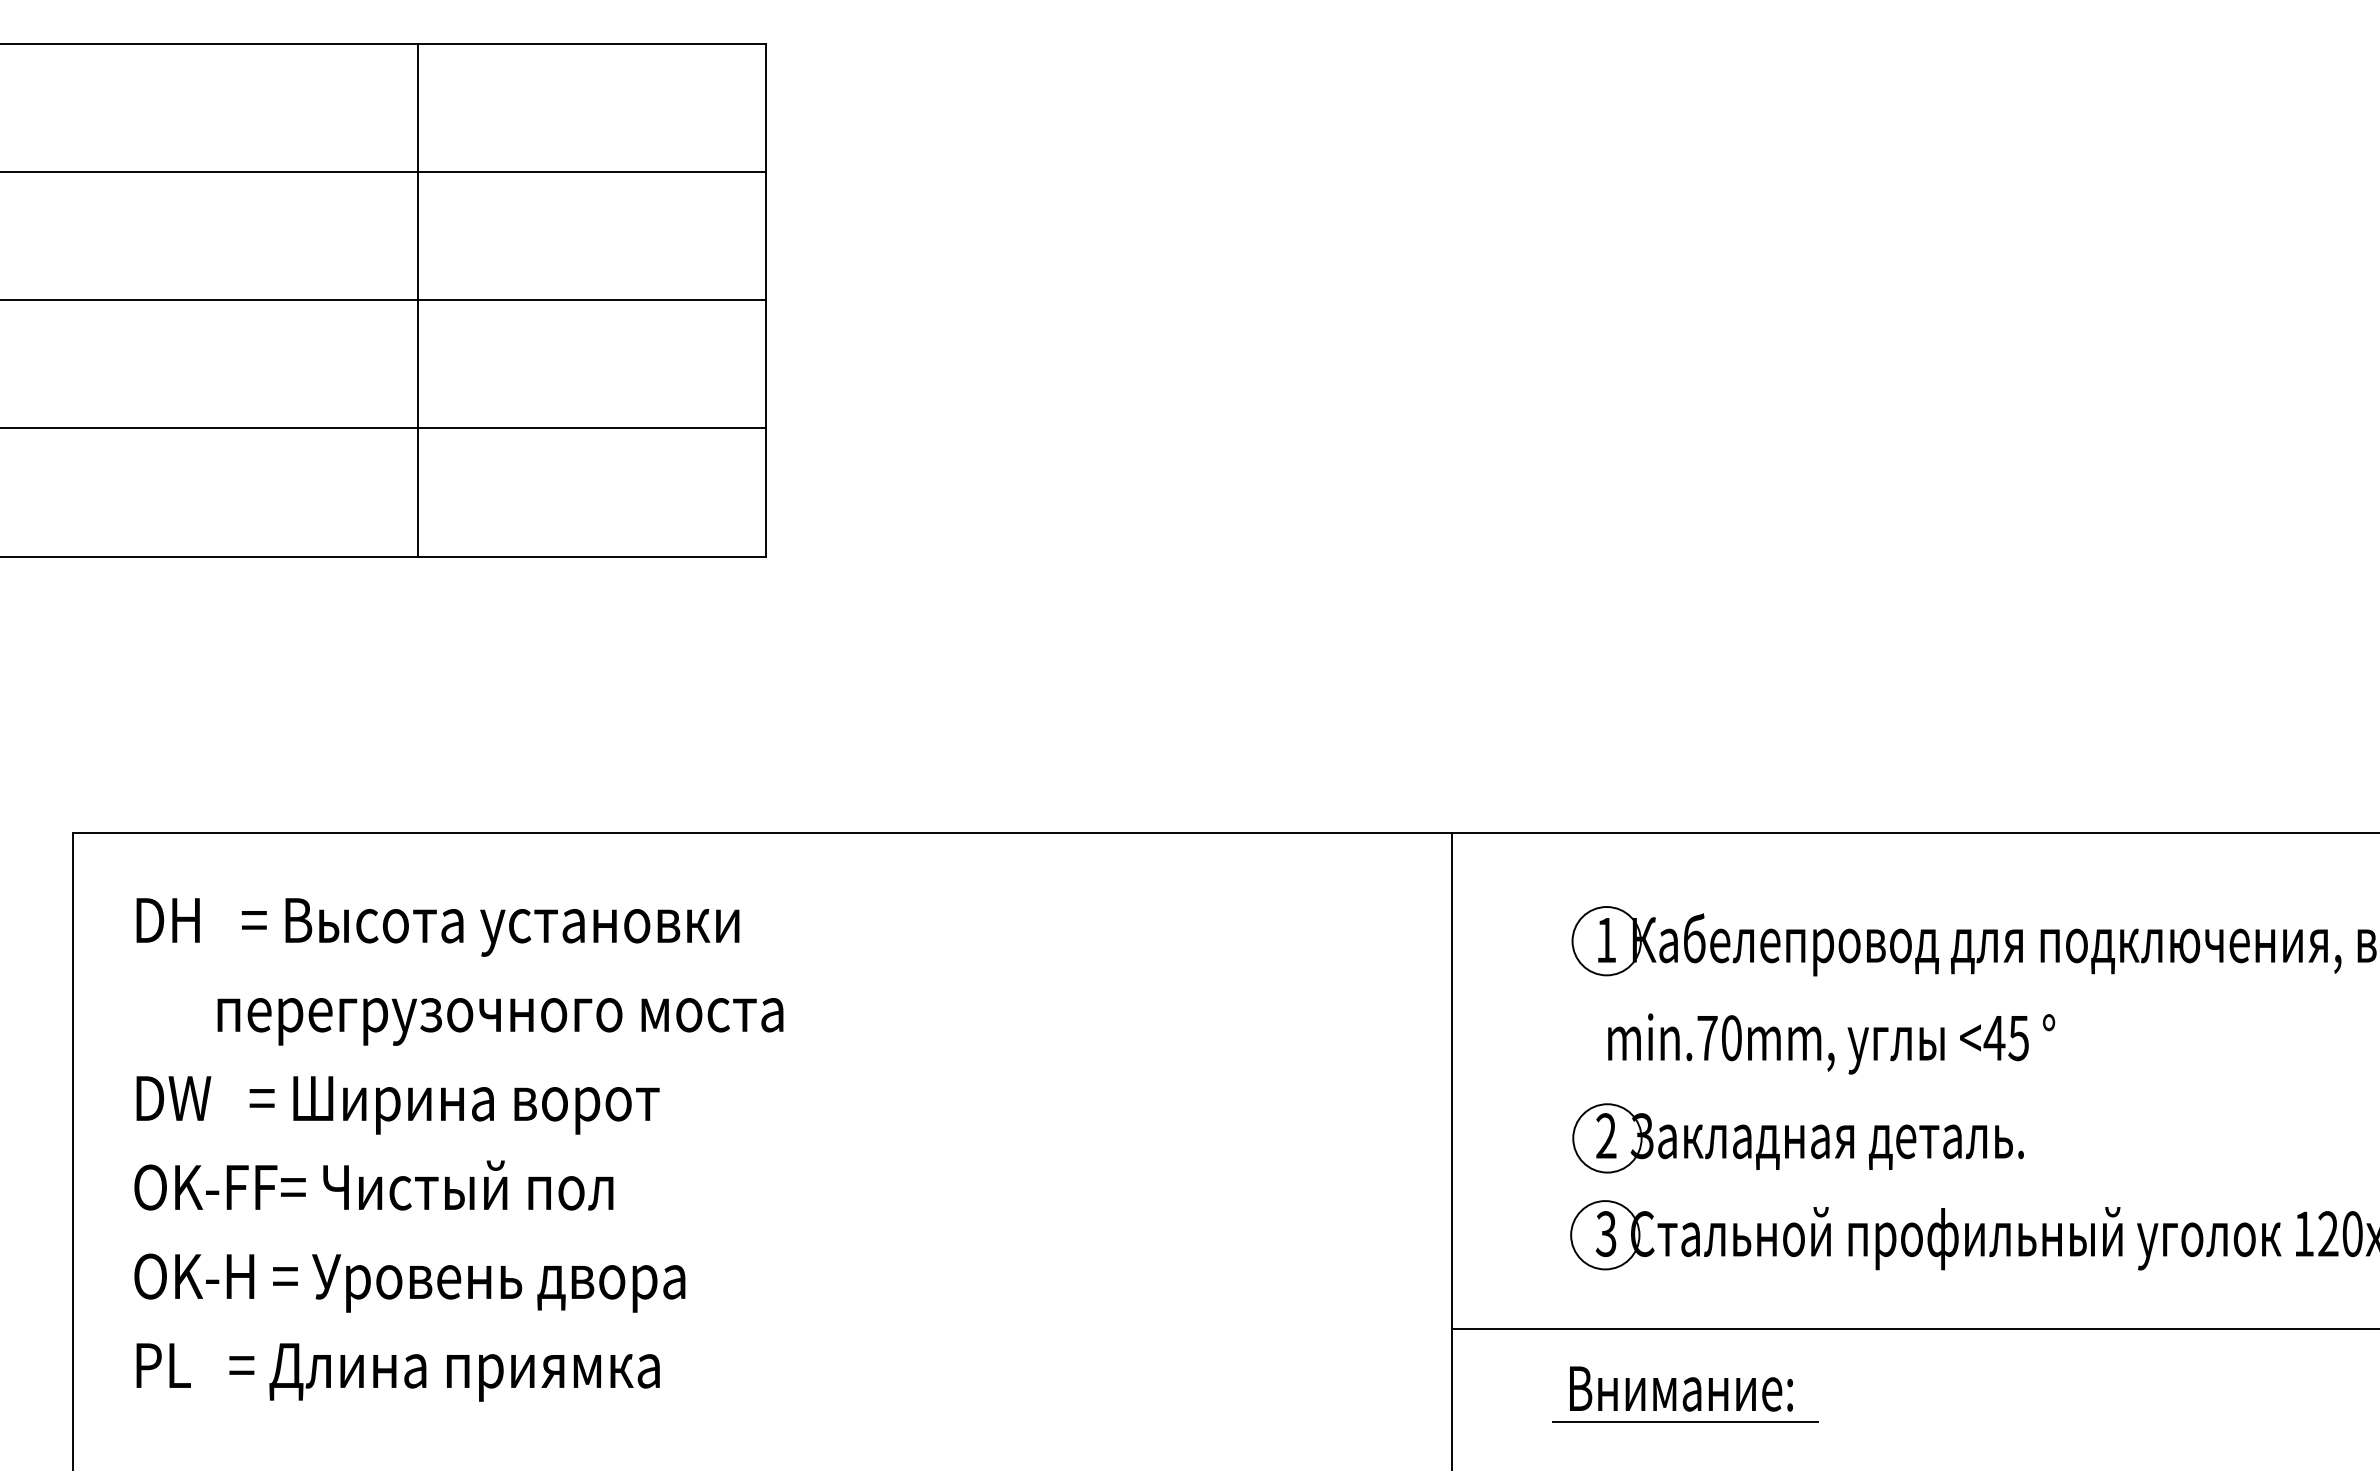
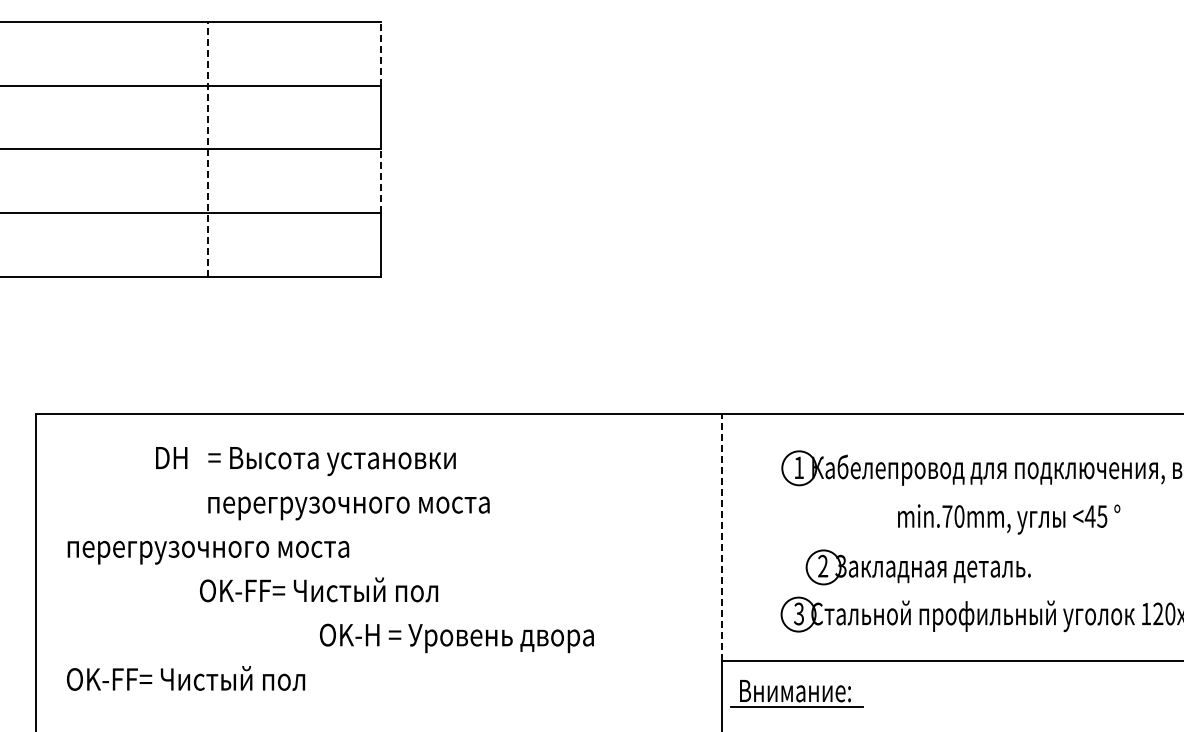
line: (766, 107) -> (381, 53), solid -> dashed
line: (419, 300) -> (208, 149), solid -> dashed
line: (766, 364) -> (381, 181), solid -> dashed
text: (437, 927) -> (305, 461), moved
text: (499, 1021) -> (348, 508), moved
text: (1832, 1044) -> (1009, 519), moved
line: (1452, 1080) -> (722, 537), solid -> dashed
text: (419, 1104) -> (208, 549), DW   = Ширина ворот -> перегрузочного моста
part: (1796, 1138) -> (917, 567), moved
text: (374, 1184) -> (319, 589), moved
text: (409, 1283) -> (456, 638), moved
text: (396, 1369) -> (197, 681), PL   = Длина приямка -> OK-FF= Чистый пол
part: (1683, 1393) -> (796, 693), moved

